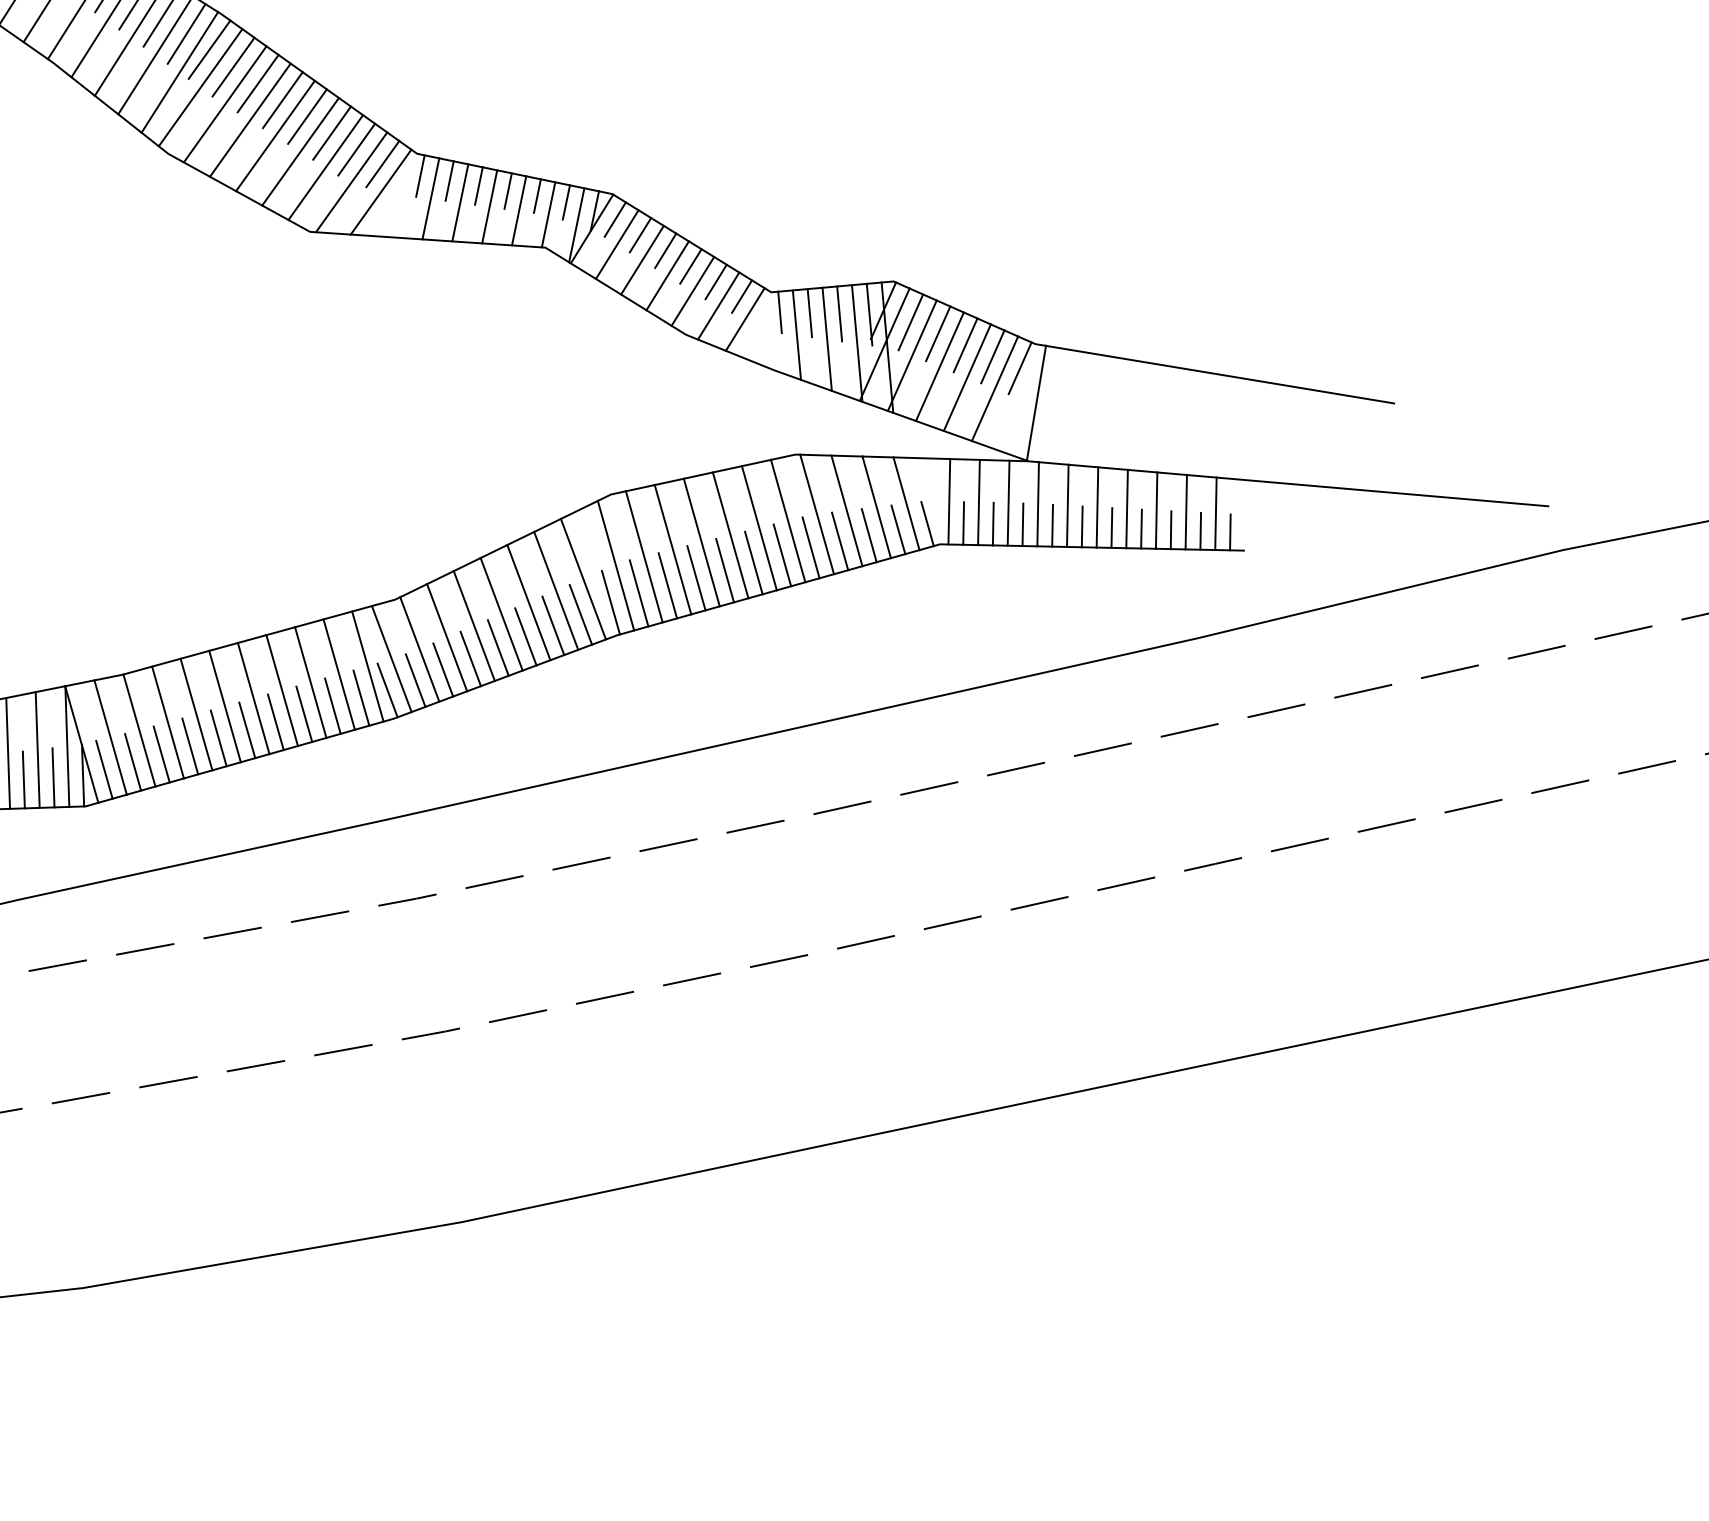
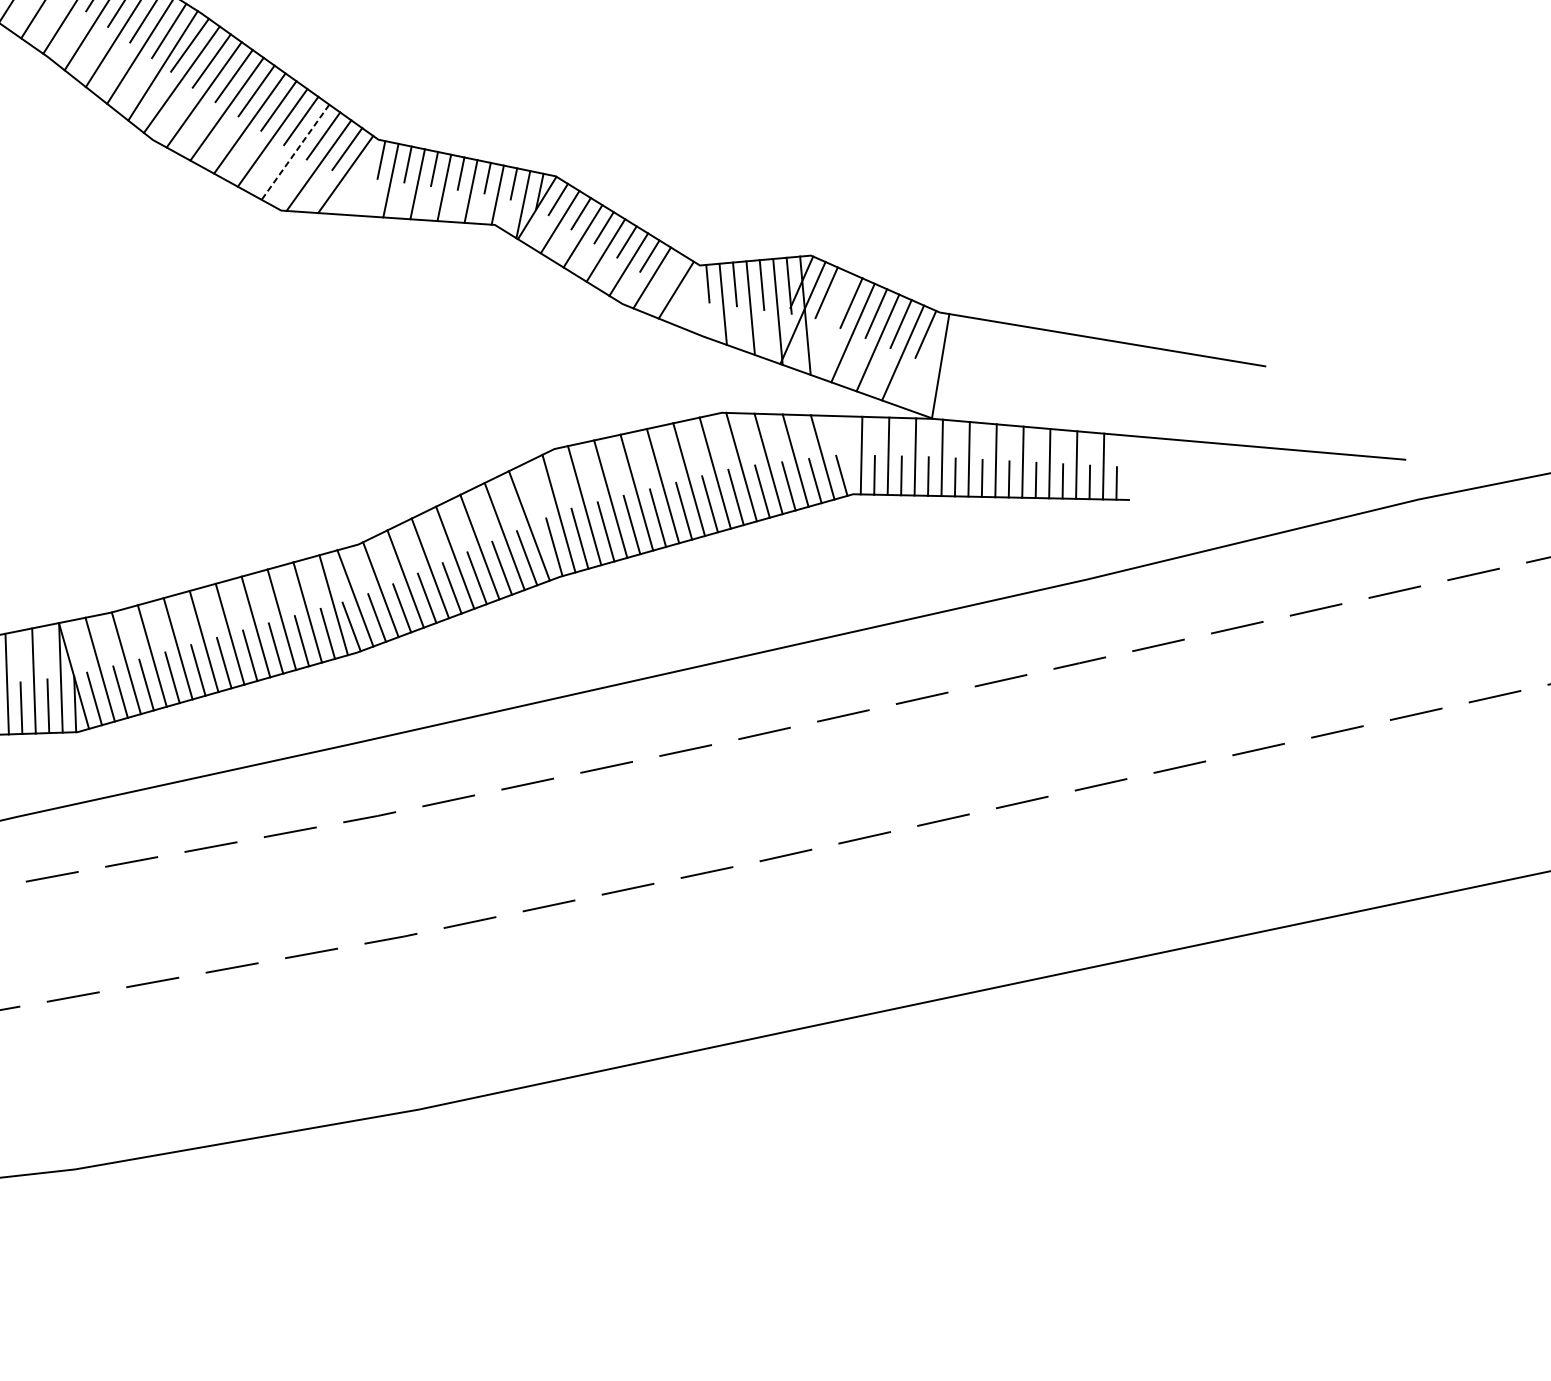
line: (325, 168) -> (295, 153), solid -> dashed
line: (741, 296) -> (672, 269), removed
line: (911, 355) -> (827, 322), removed

